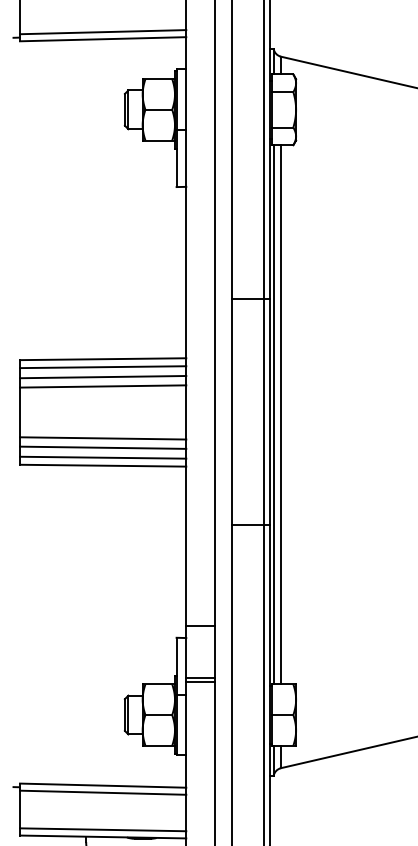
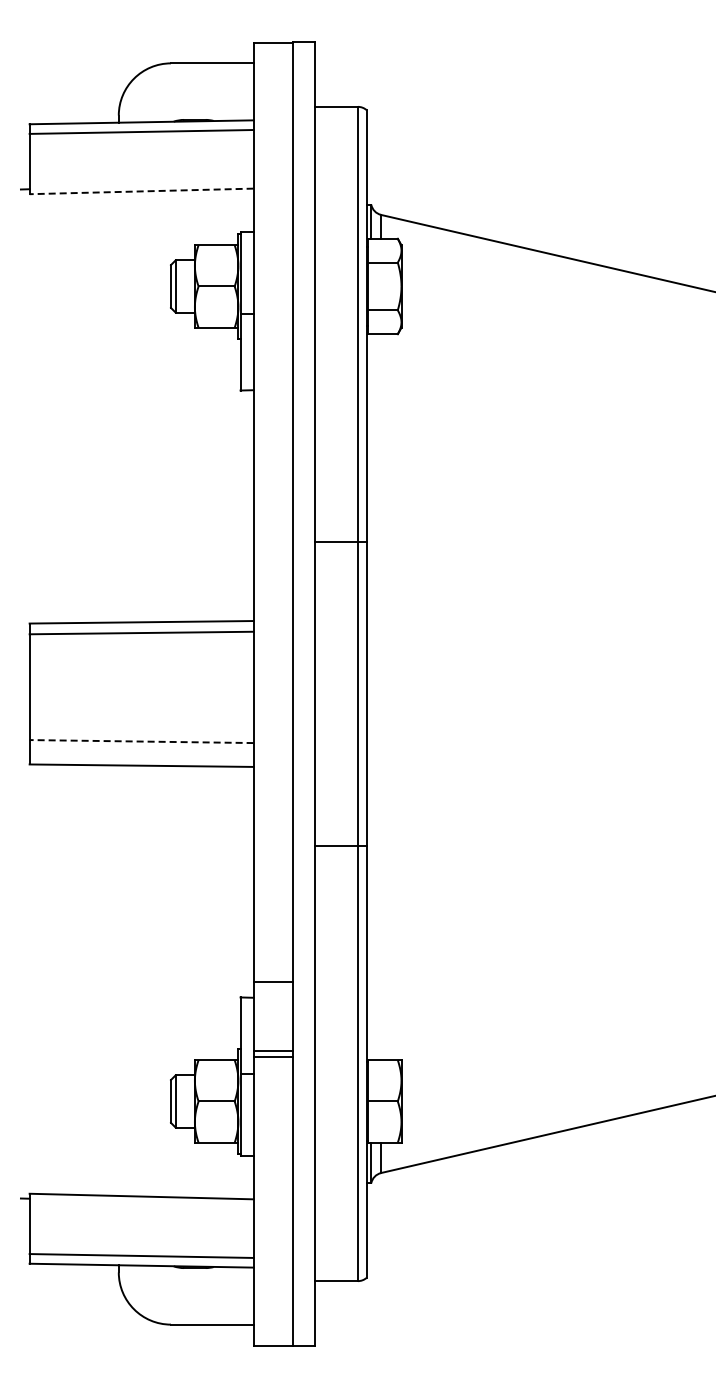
line: (103, 31) -> (141, 181), removed
line: (103, 39) -> (141, 191), solid -> dashed
line: (103, 376) -> (141, 645), removed
line: (103, 386) -> (141, 658), removed
line: (273, 415) -> (371, 697), removed
line: (281, 415) -> (381, 697), removed
line: (103, 438) -> (141, 728), removed
line: (103, 447) -> (141, 741), solid -> dashed
line: (103, 457) -> (141, 754), removed
line: (103, 792) -> (141, 1205), removed

